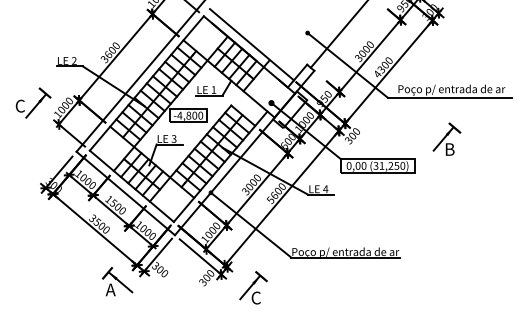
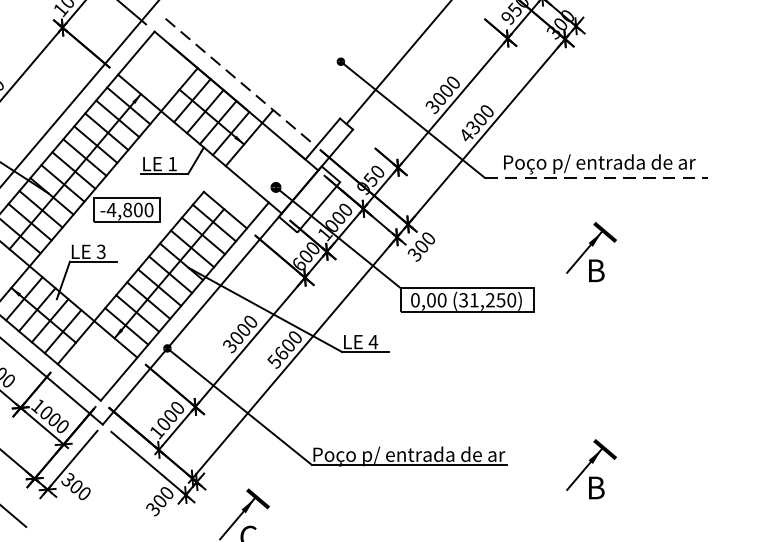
line: (252, 45) -> (241, 84), solid -> dashed
line: (450, 97) -> (597, 177), solid -> dashed
part: (446, 259) -> (590, 468), added

